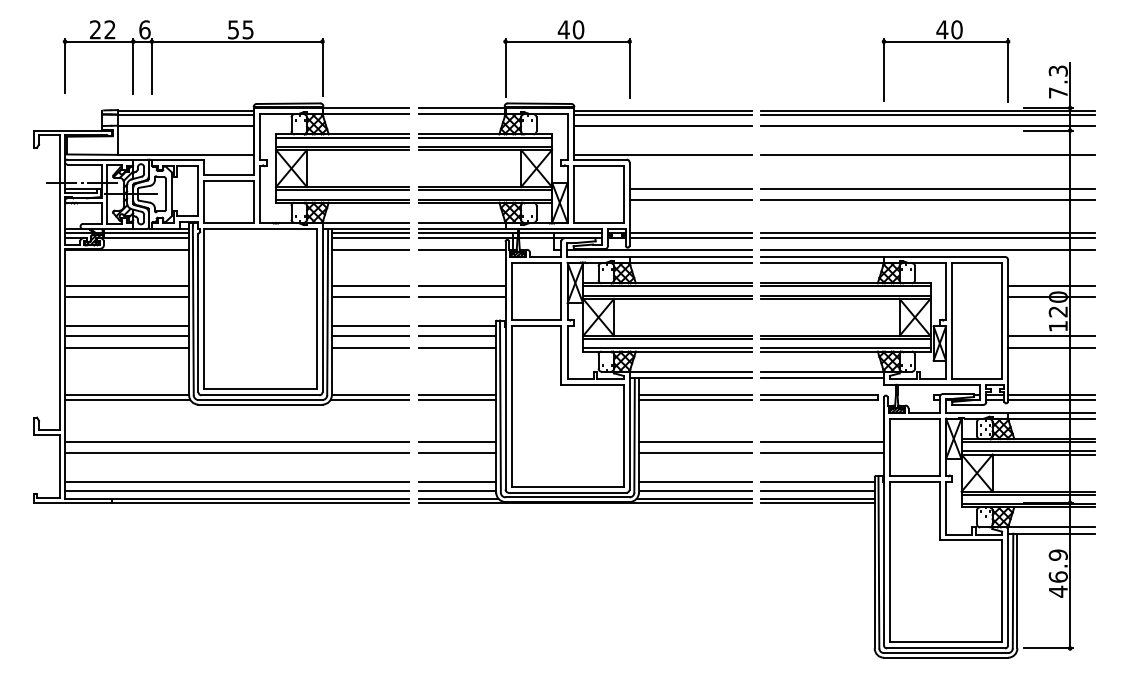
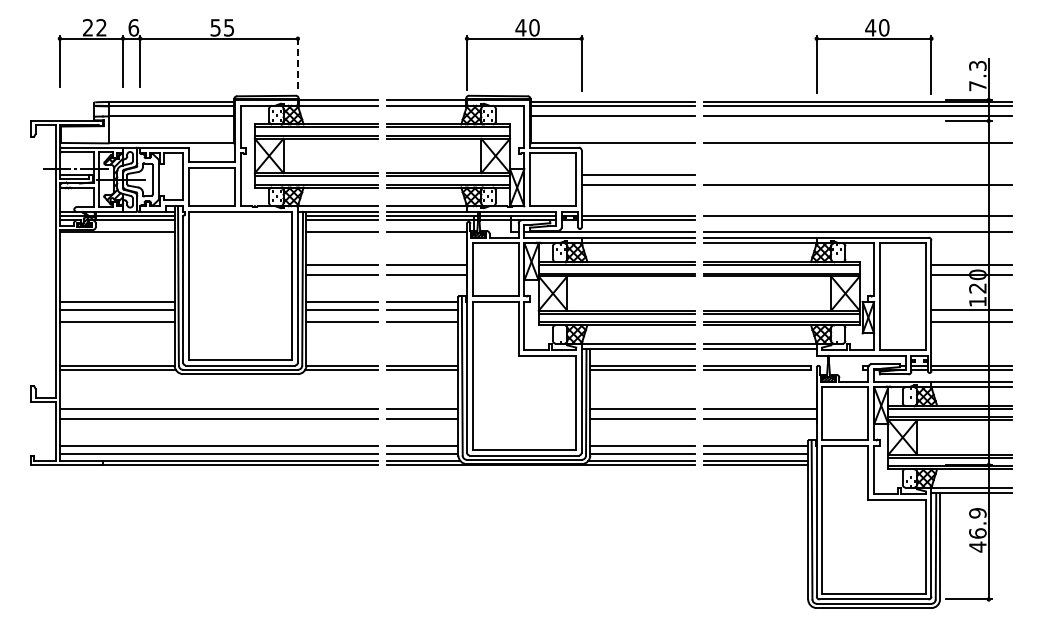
line: (322, 66) -> (297, 61), solid -> dashed
line: (928, 188) -> (857, 174), removed
line: (928, 238) -> (857, 220), removed
line: (126, 285) -> (116, 264), removed
line: (126, 296) -> (116, 274), removed

